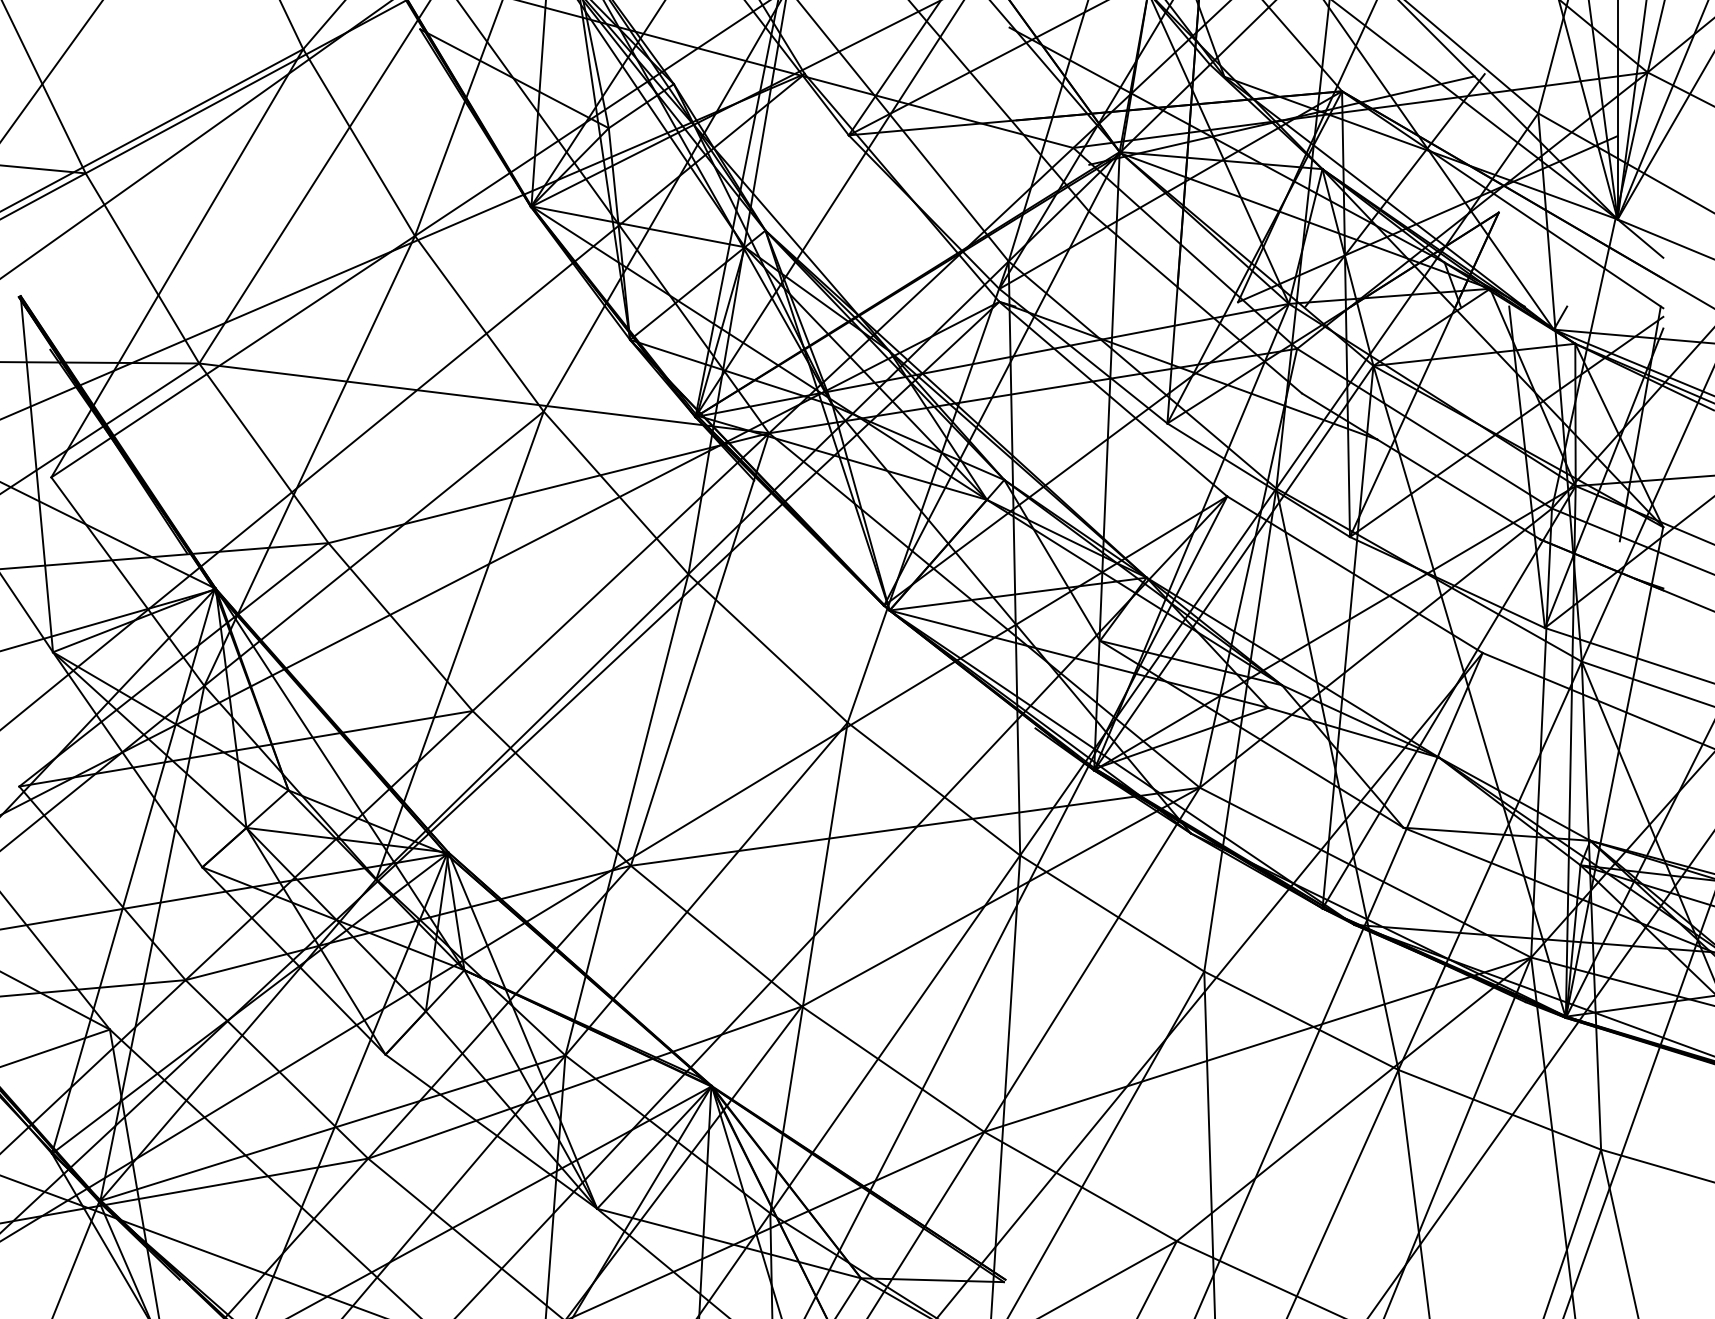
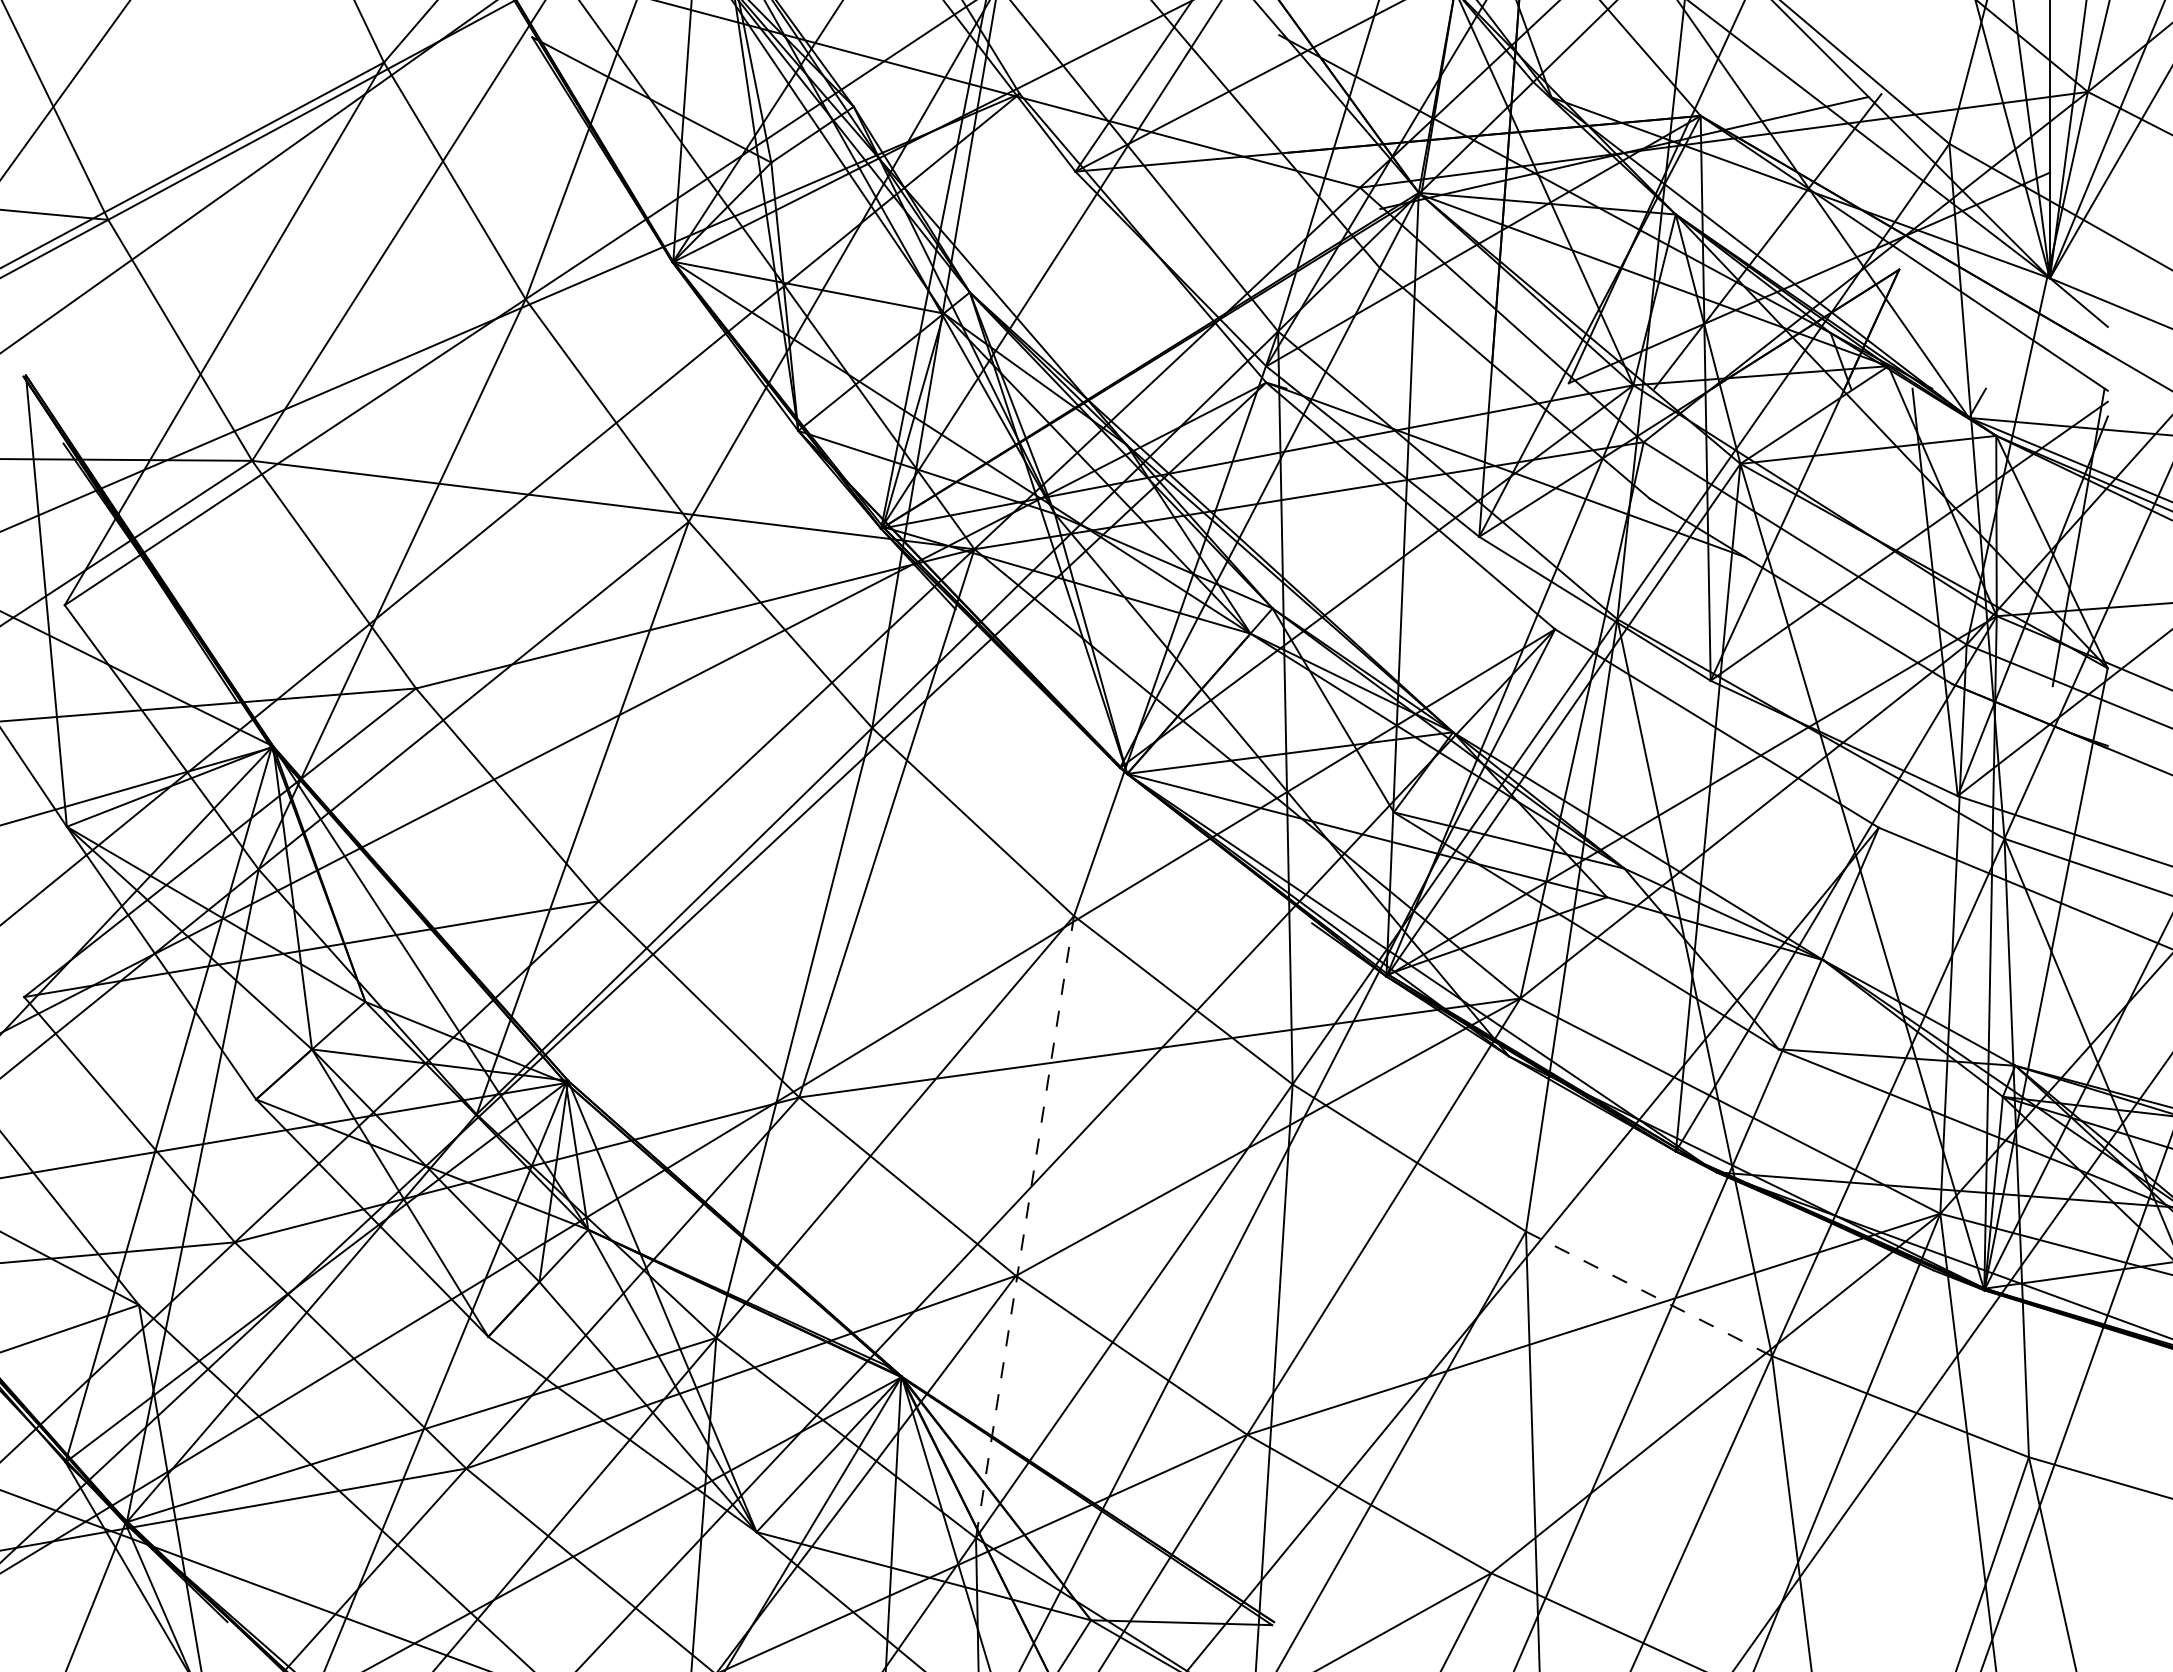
line: (809, 968) -> (1025, 1227), solid -> dashed
line: (1301, 1020) -> (1649, 1293), solid -> dashed

